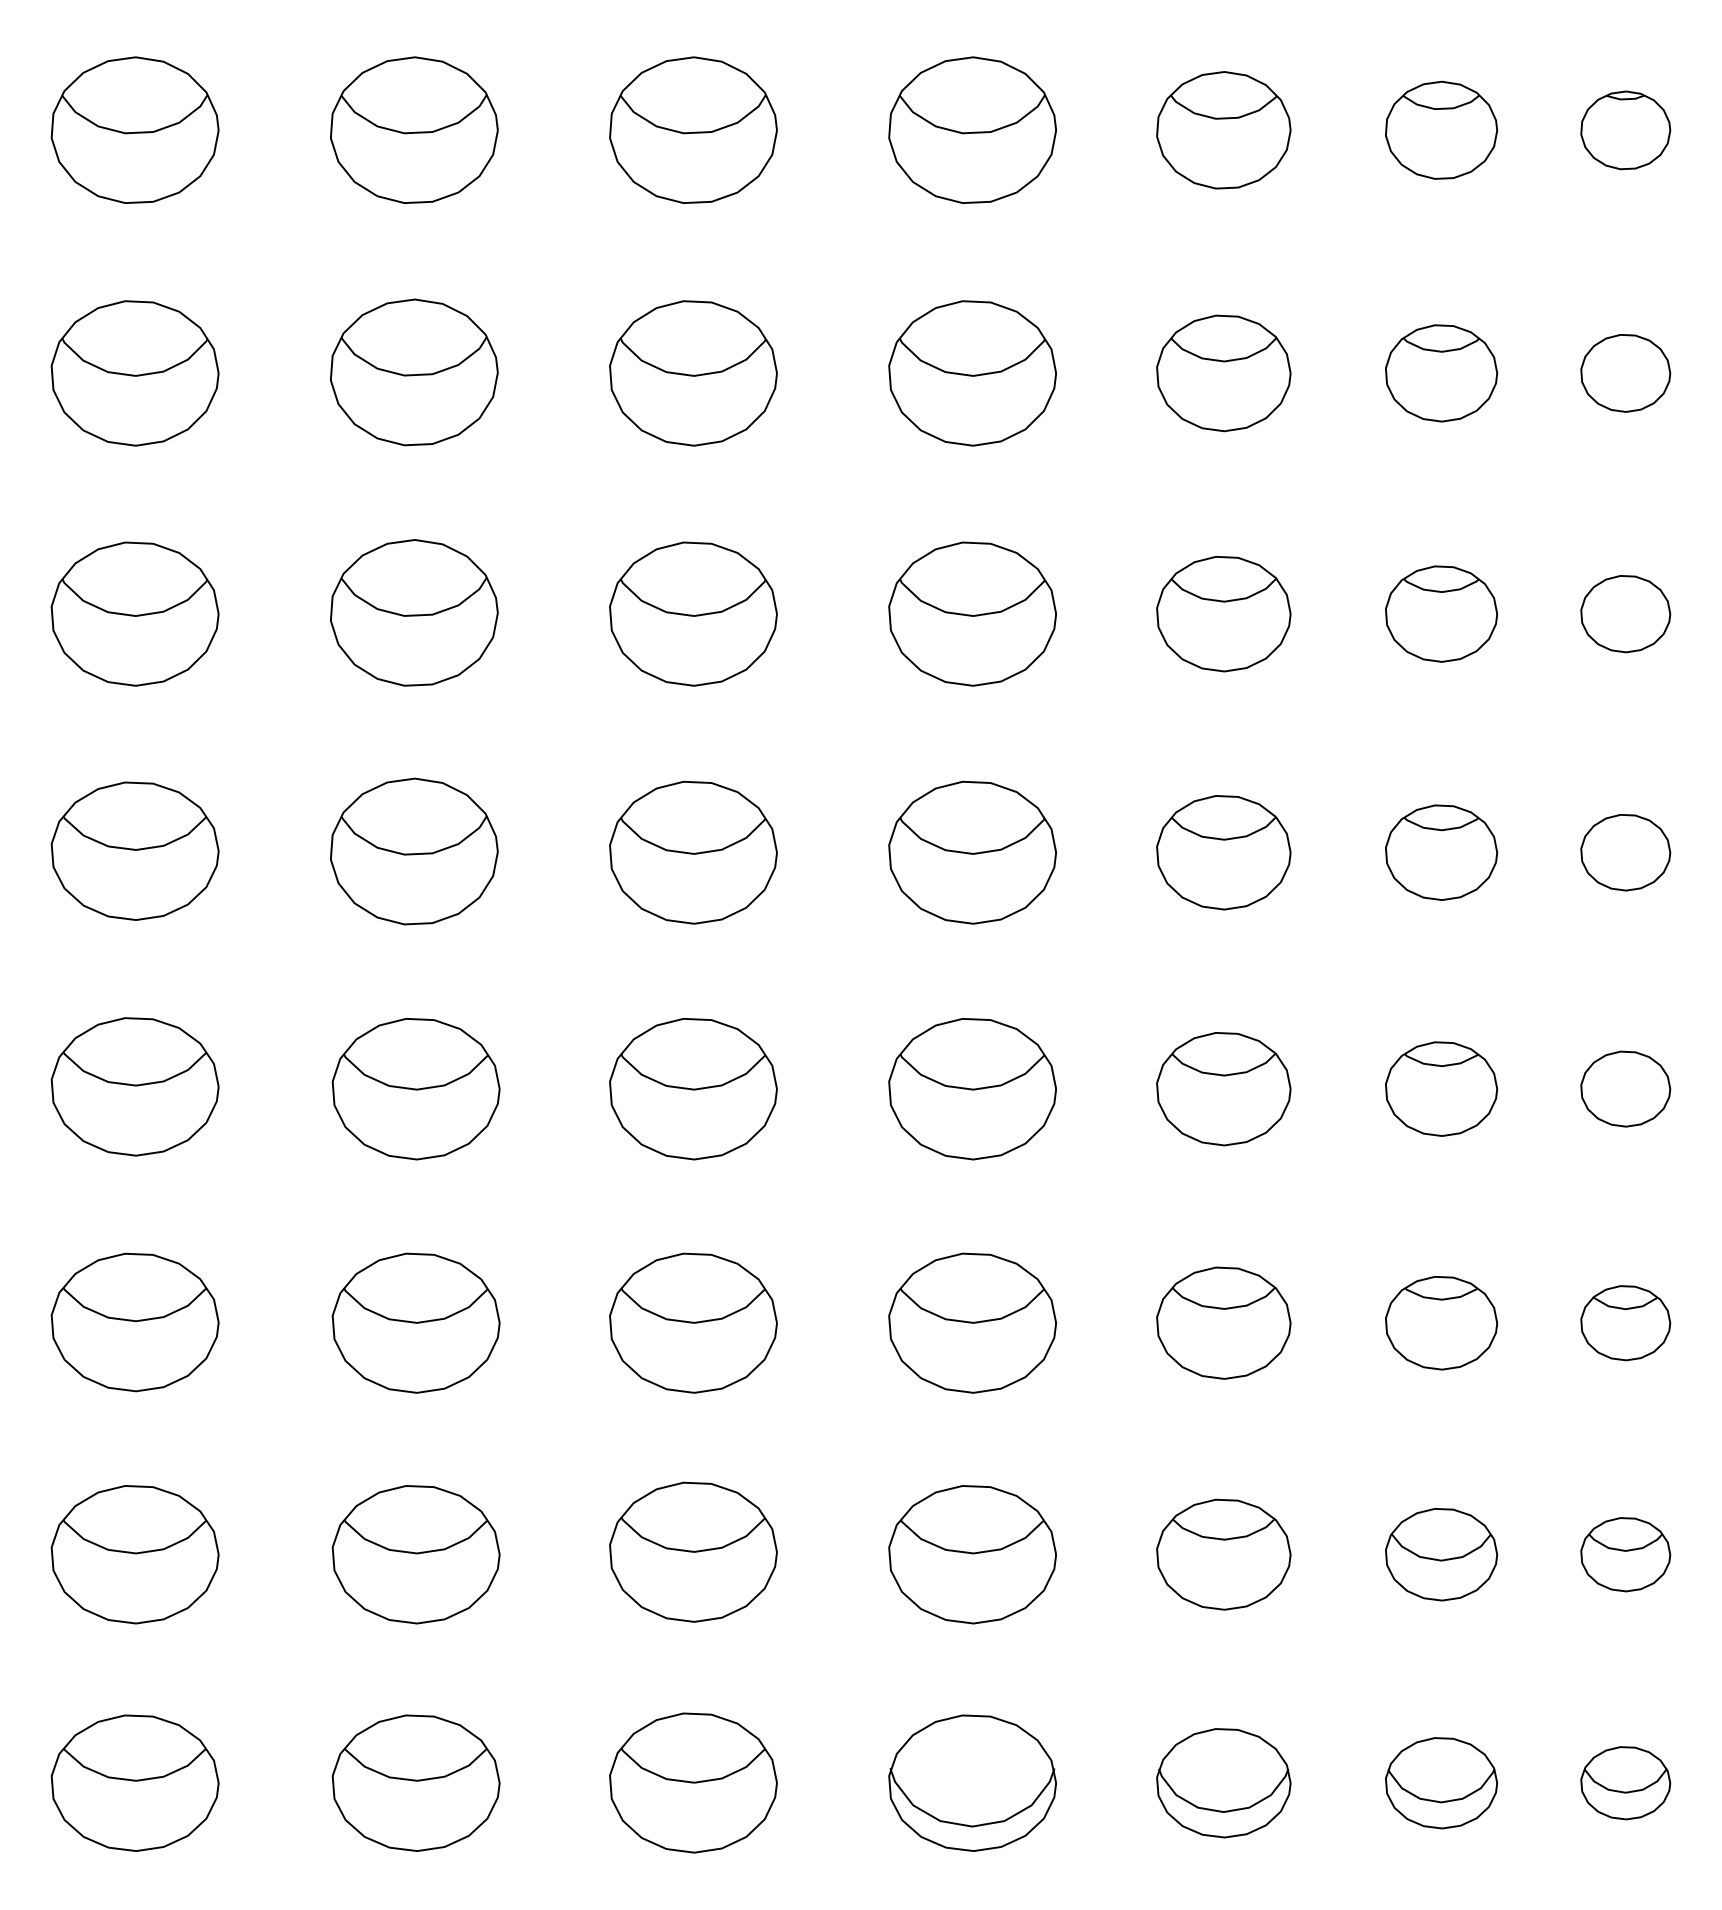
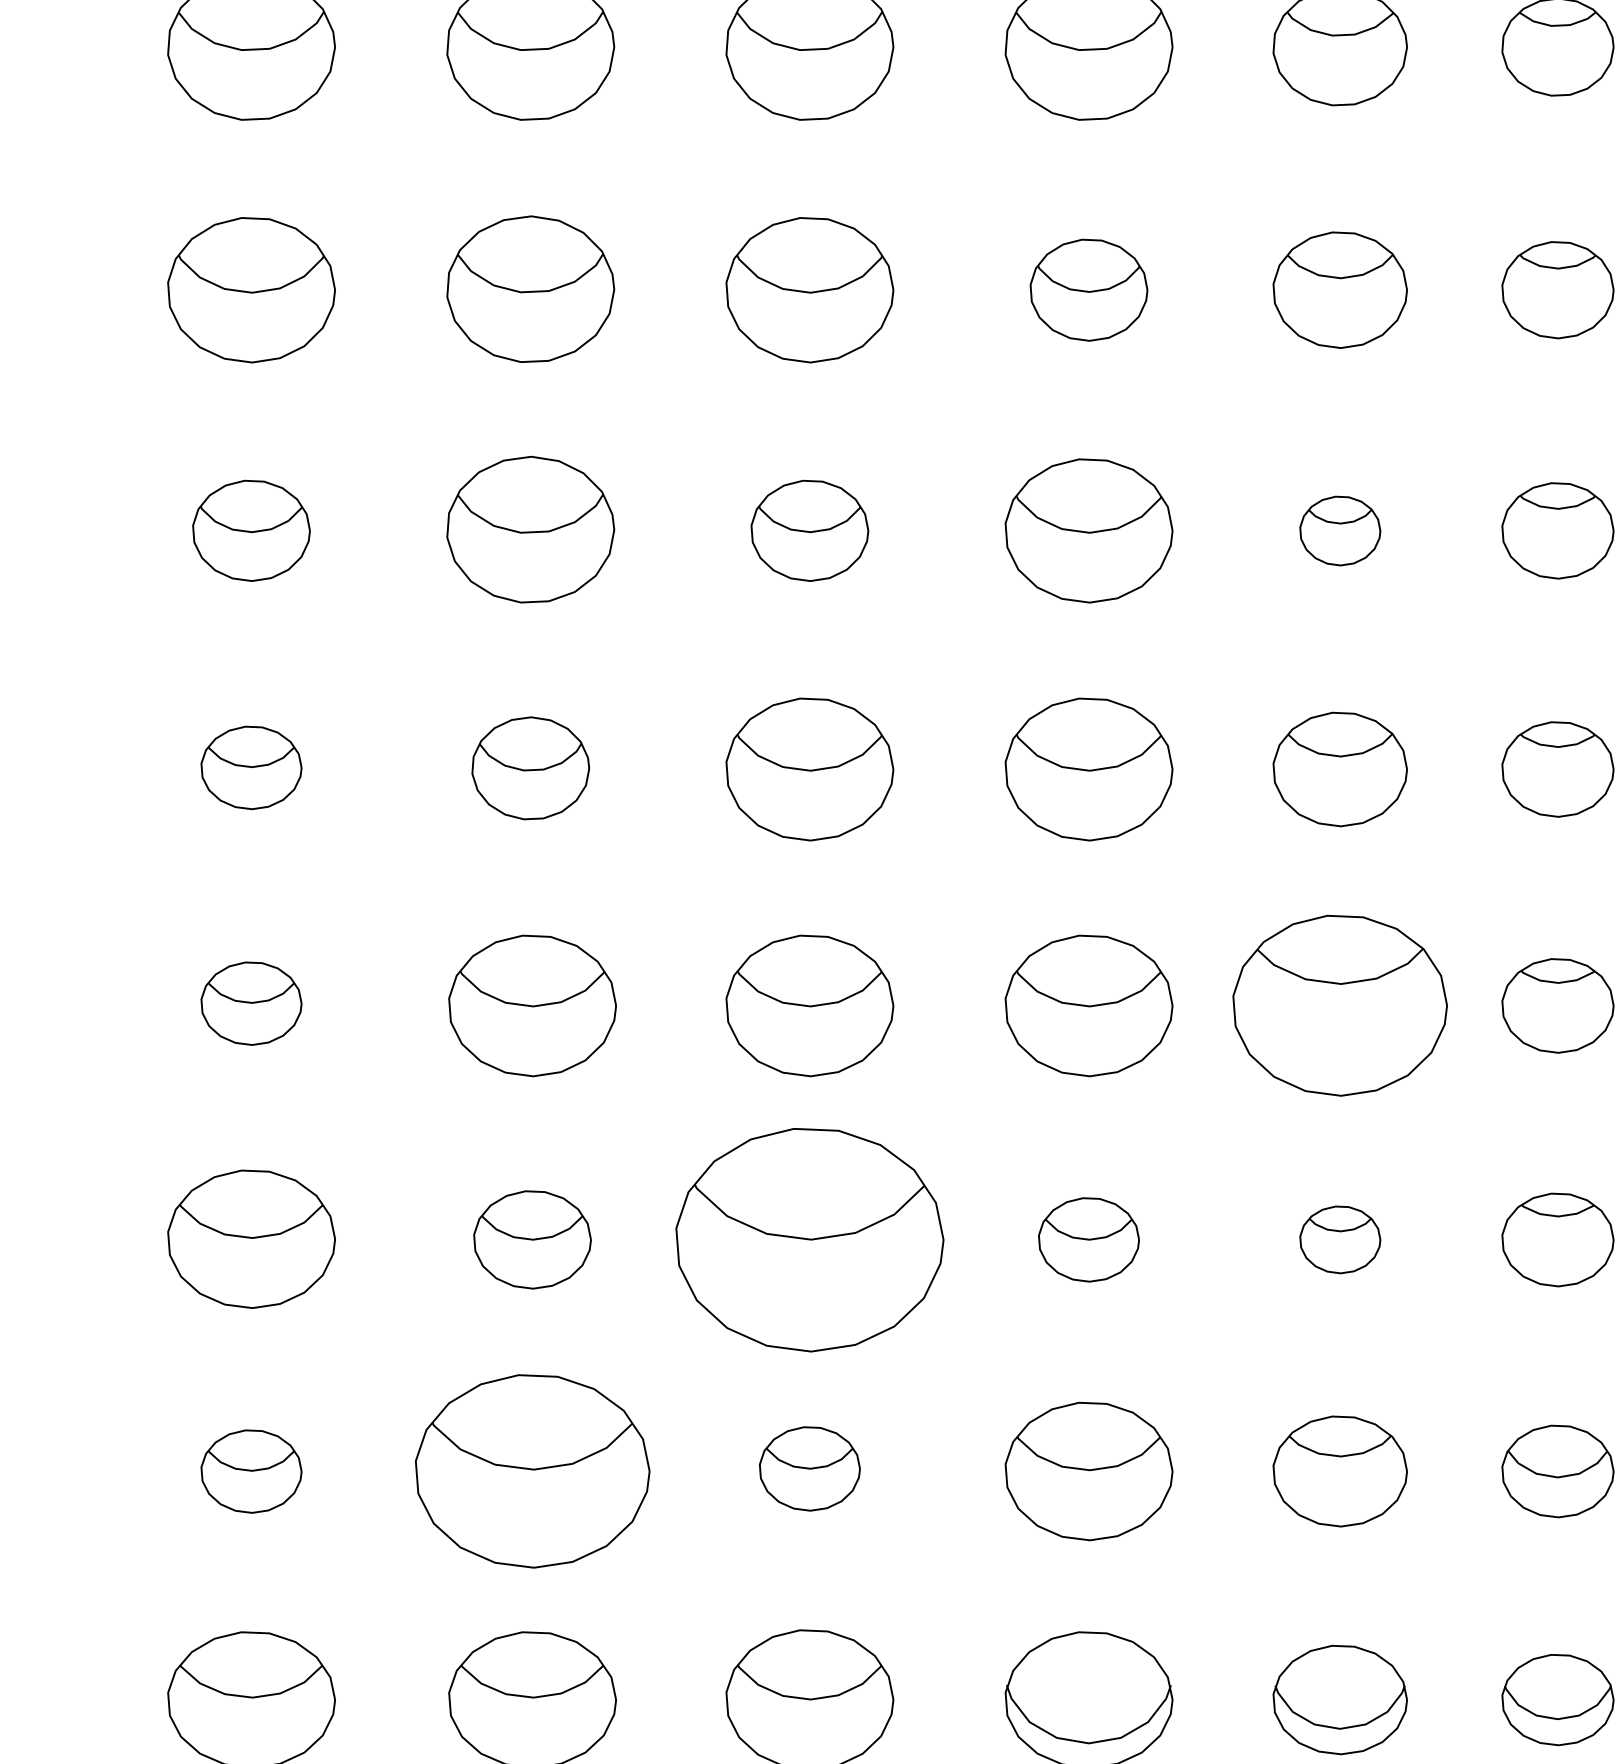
part: (972, 373) -> (1088, 290), size x0.7
part: (134, 613) -> (250, 530), size x0.7
part: (693, 613) -> (809, 530), size x0.7
part: (1223, 614) -> (1339, 531), size x0.6
part: (134, 850) -> (250, 767), size x0.6
part: (414, 851) -> (530, 768), size x0.7
part: (134, 1086) -> (250, 1003), size x0.6
part: (1223, 1089) -> (1339, 1006), size x1.6
part: (415, 1322) -> (531, 1239), size x0.7
part: (693, 1322) -> (809, 1239), size x1.6
part: (972, 1322) -> (1088, 1239), size x0.6
part: (1223, 1322) -> (1339, 1239), size x0.6
part: (693, 1551) -> (809, 1468), size x0.6
part: (134, 1554) -> (250, 1471), size x0.6
part: (415, 1554) -> (531, 1471), size x1.4

